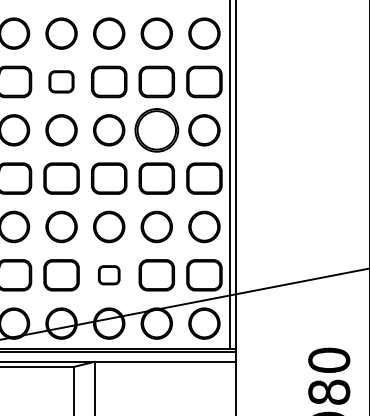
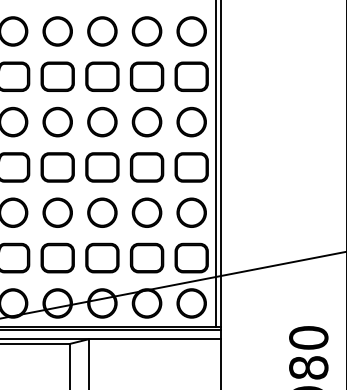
part: (61, 81) -> (57, 76), size x1.43
part: (156, 129) -> (146, 121), size x0.71
part: (109, 274) -> (102, 257), size x1.67

